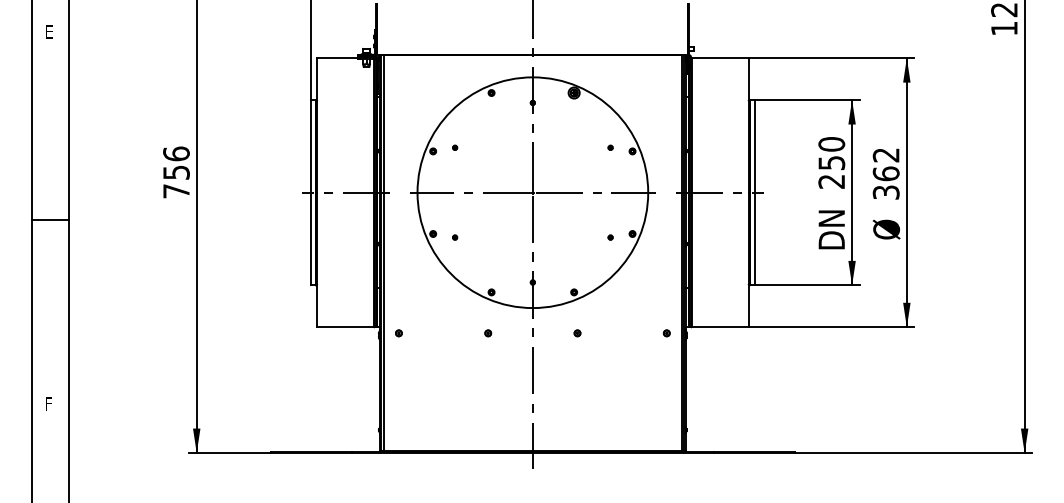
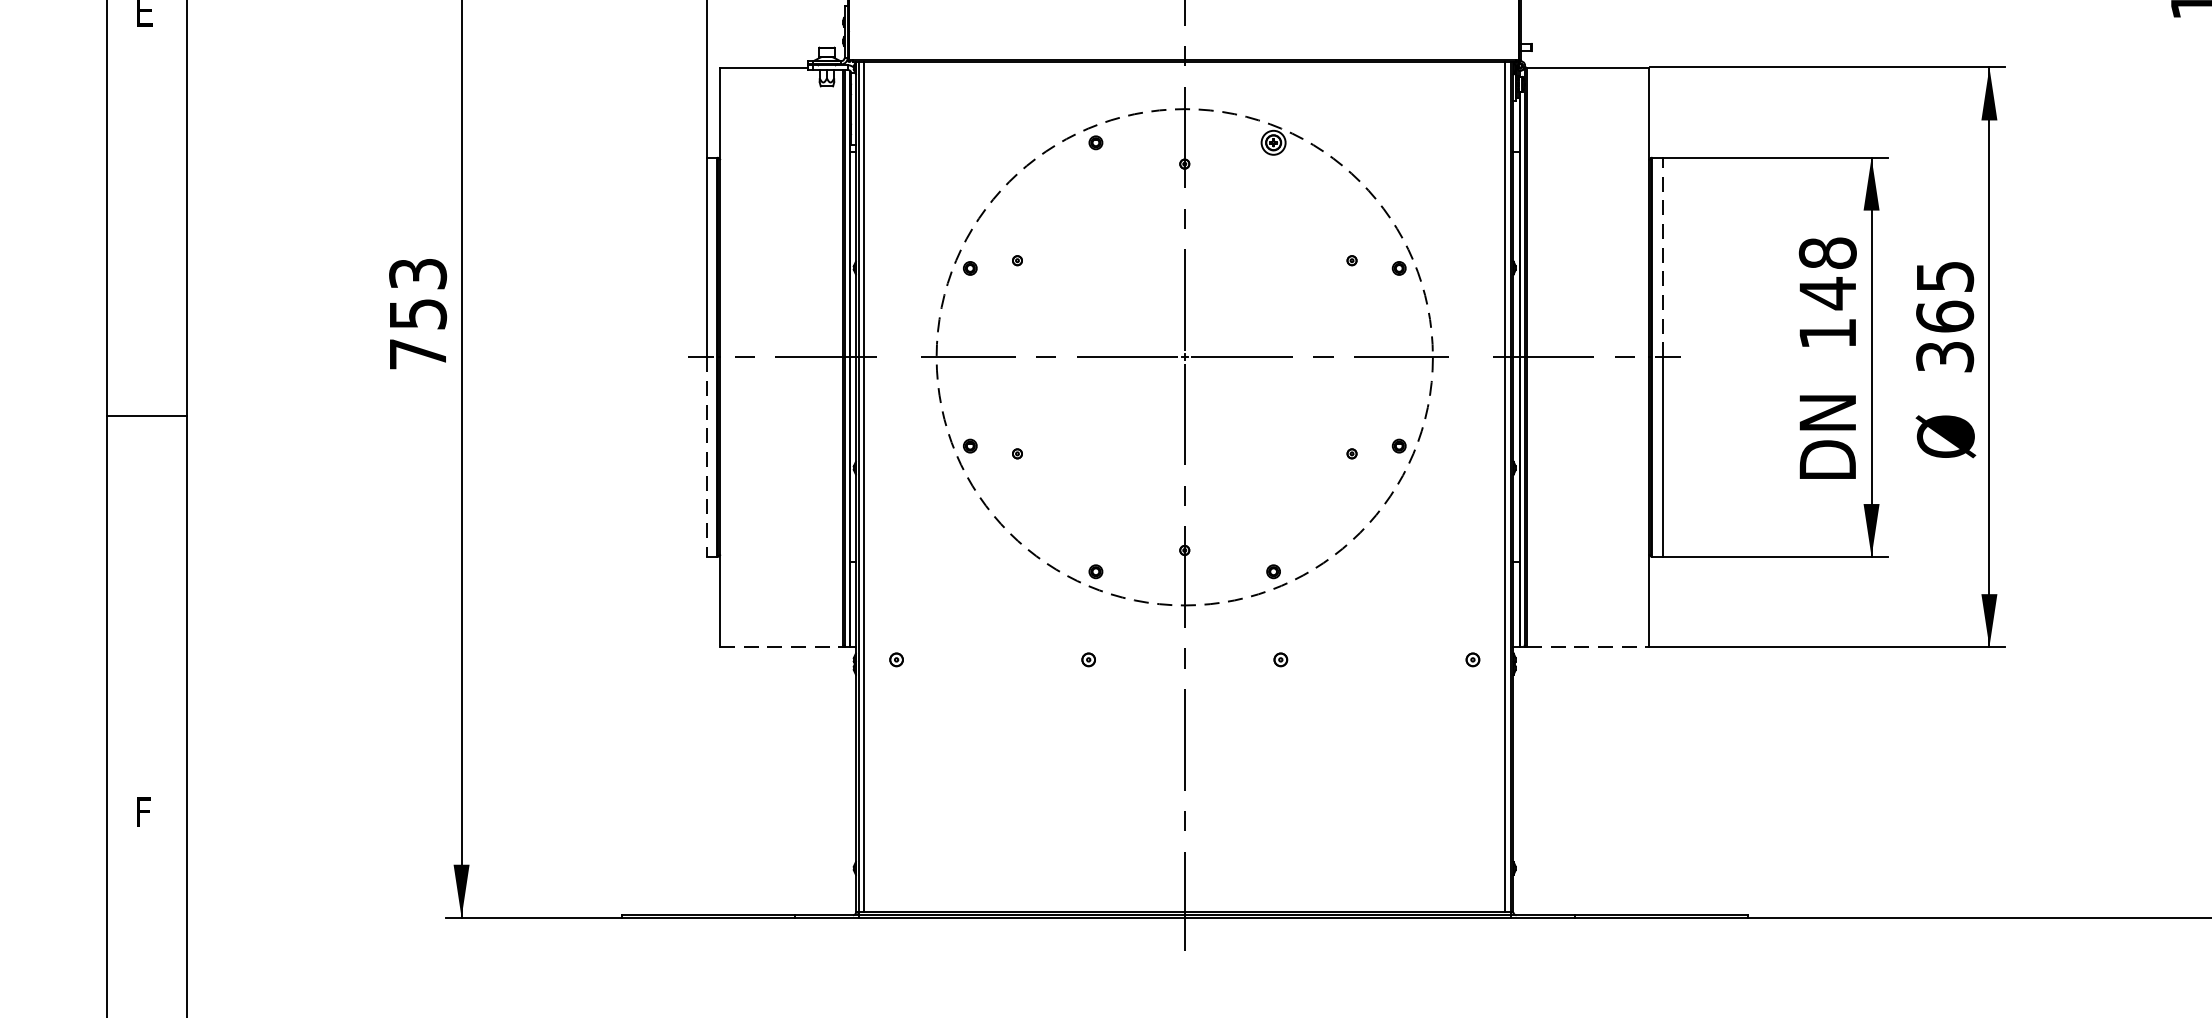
line: (755, 145) -> (1663, 255), solid -> dashed
text: (176, 153) -> (418, 272), 756 -> 753
text: (885, 155) -> (1943, 277), 362 -> 365
text: (831, 162) -> (1827, 292), 250 -> 148
circle: (532, 192) -> (1183, 356), solid -> dashed
line: (310, 239) -> (706, 457), solid -> dashed
line: (345, 327) -> (781, 647), solid -> dashed
line: (720, 327) -> (1588, 647), solid -> dashed

